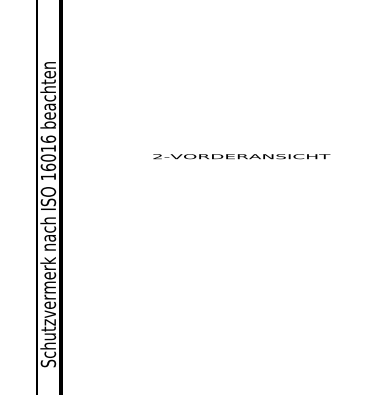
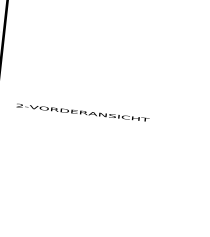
text: (241, 156) -> (82, 112), moved

